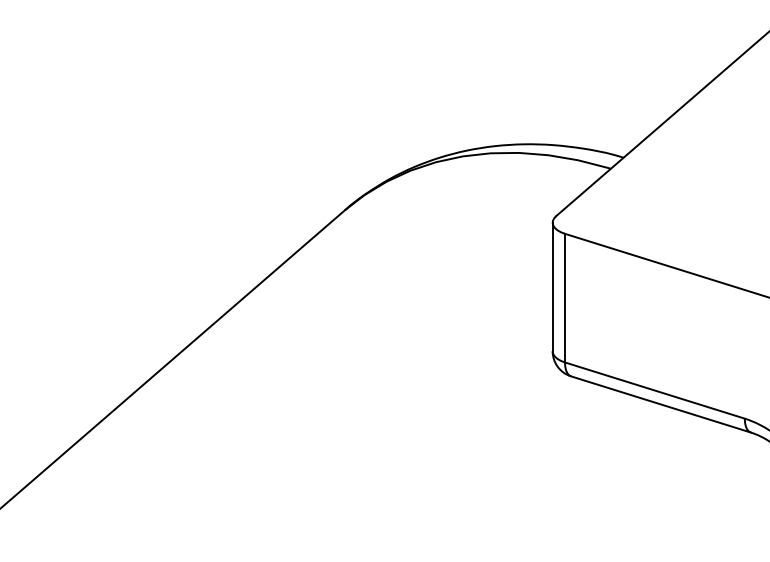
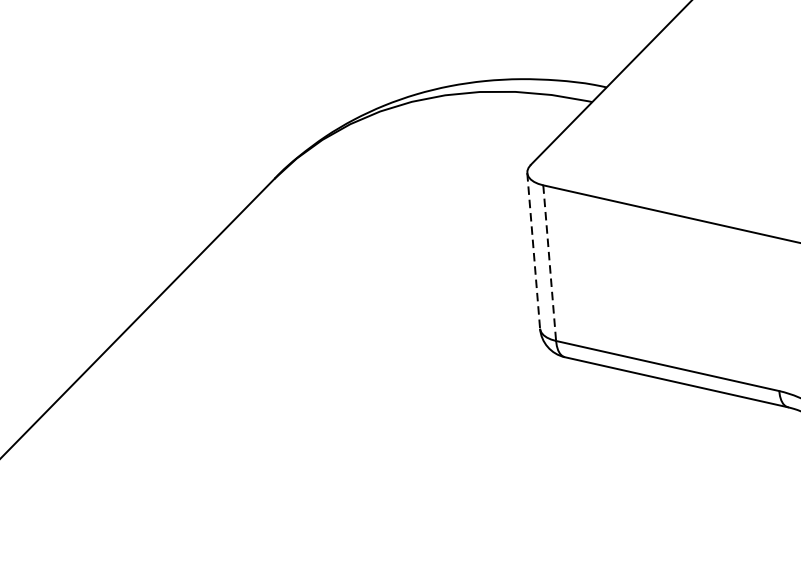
line: (552, 287) -> (533, 251), solid -> dashed
line: (565, 298) -> (550, 263), solid -> dashed

